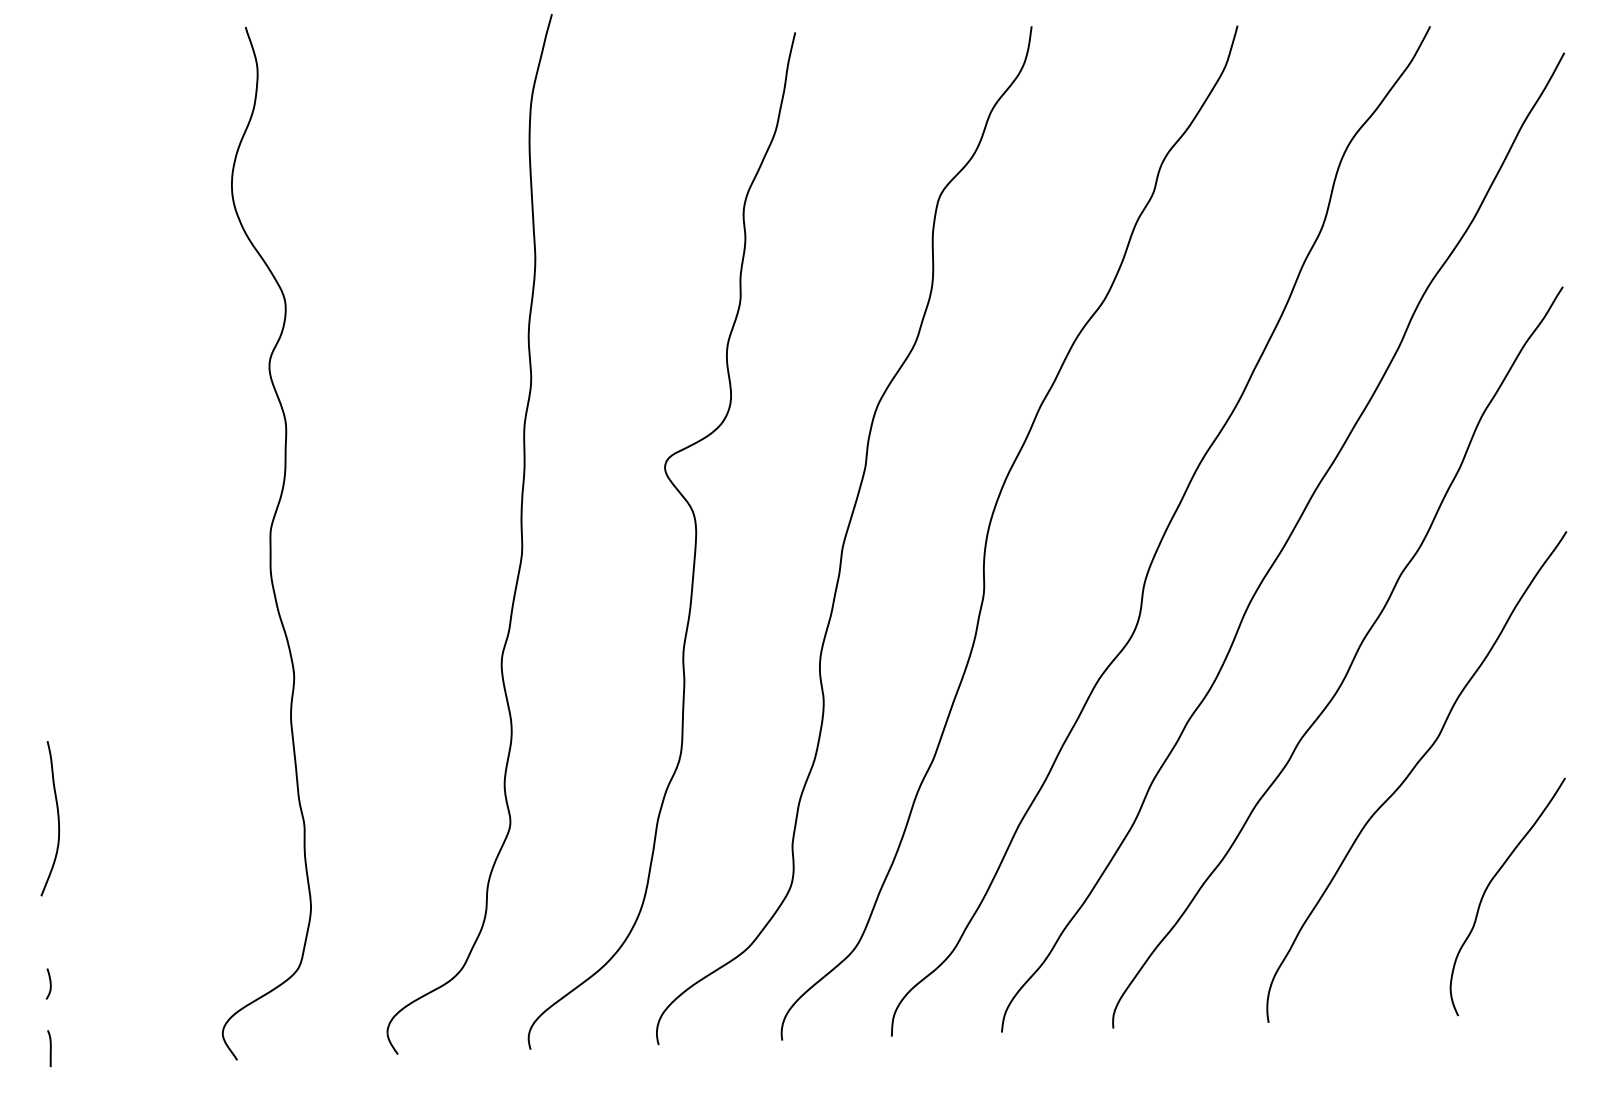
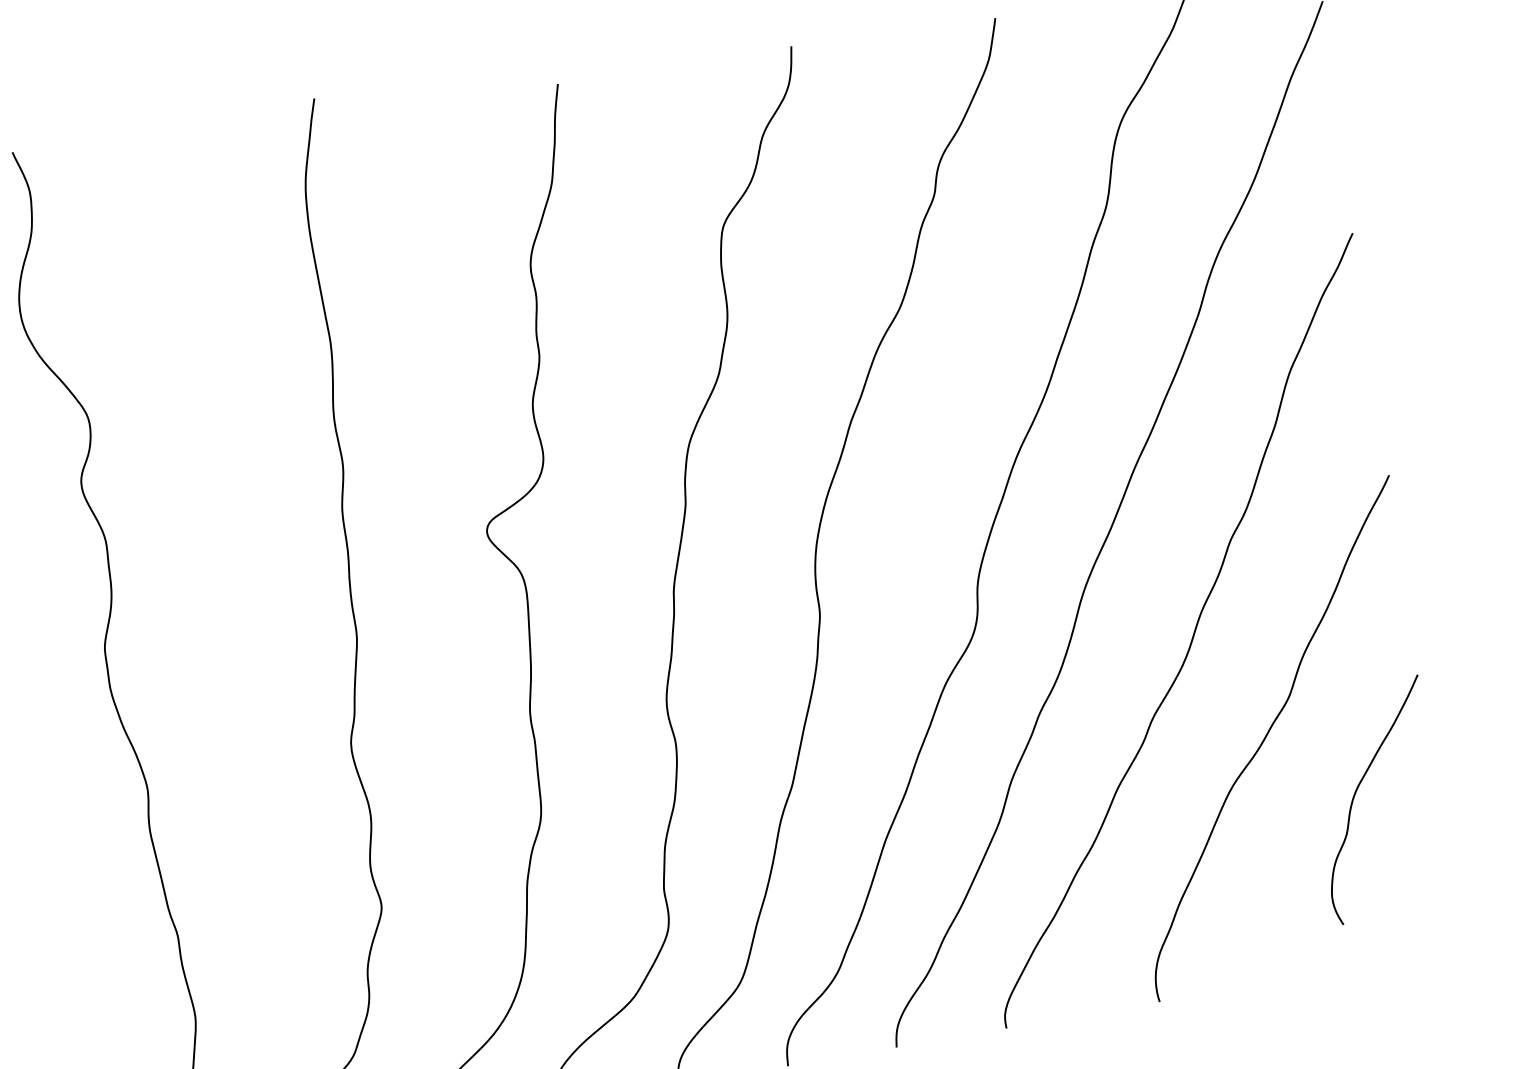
curve: (1488, 887) -> (1356, 793), moved

